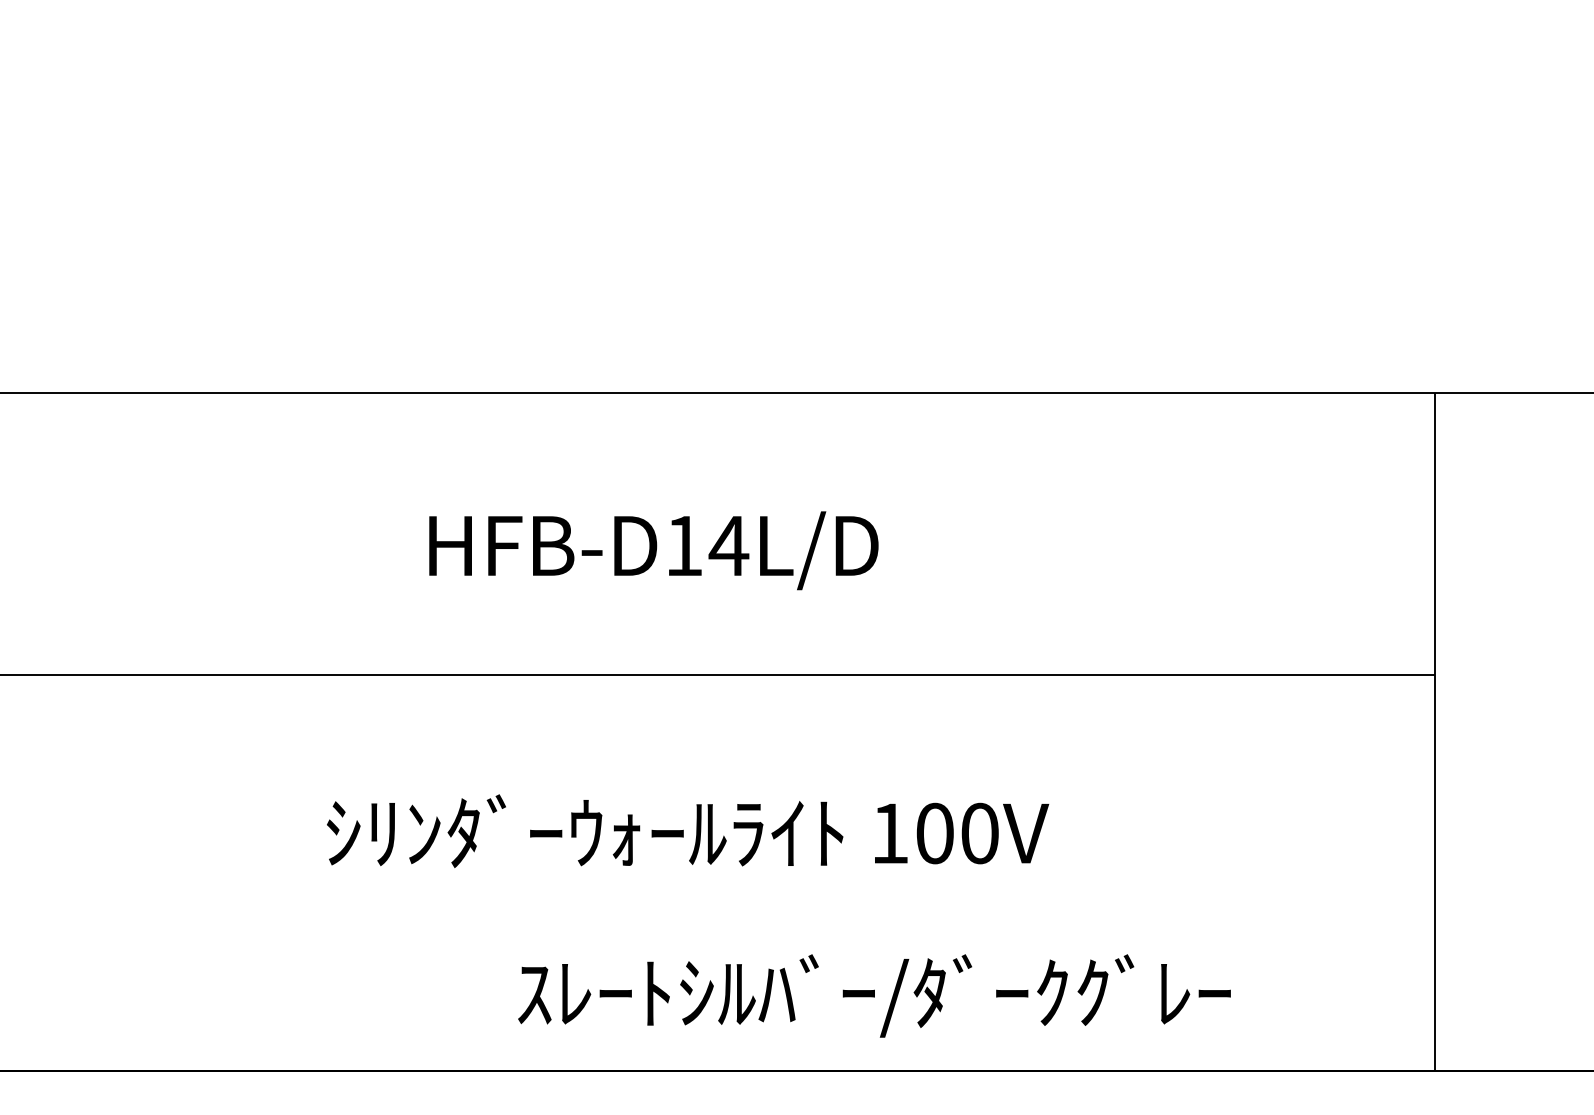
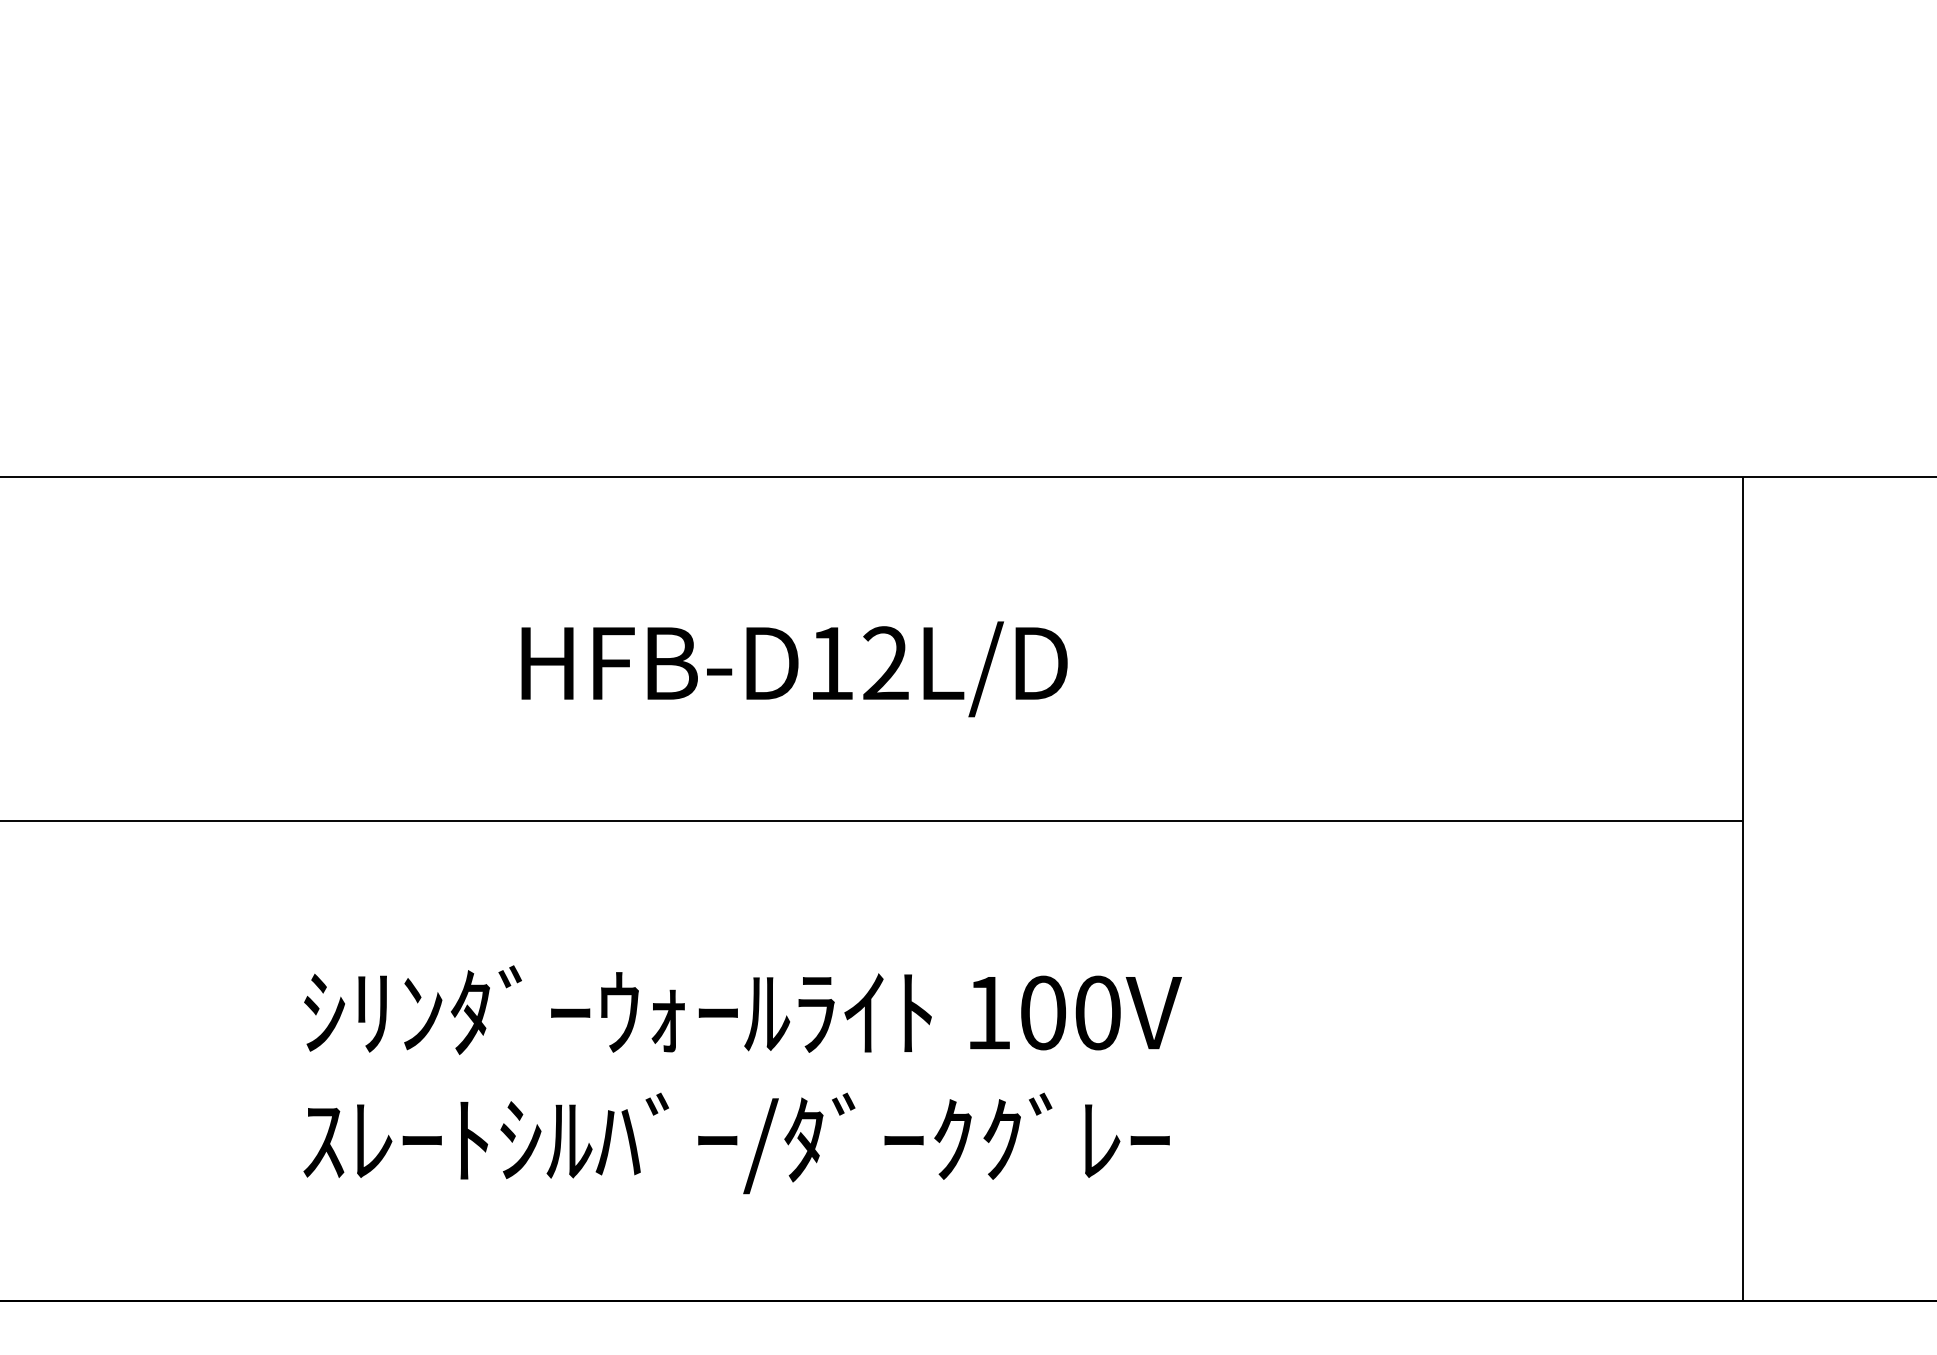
text: (728, 545) -> (885, 662), HFB-D14L/D -> HFB-D12L/D
text: (687, 830) -> (742, 1009), moved
text: (874, 996) -> (736, 1143), moved

